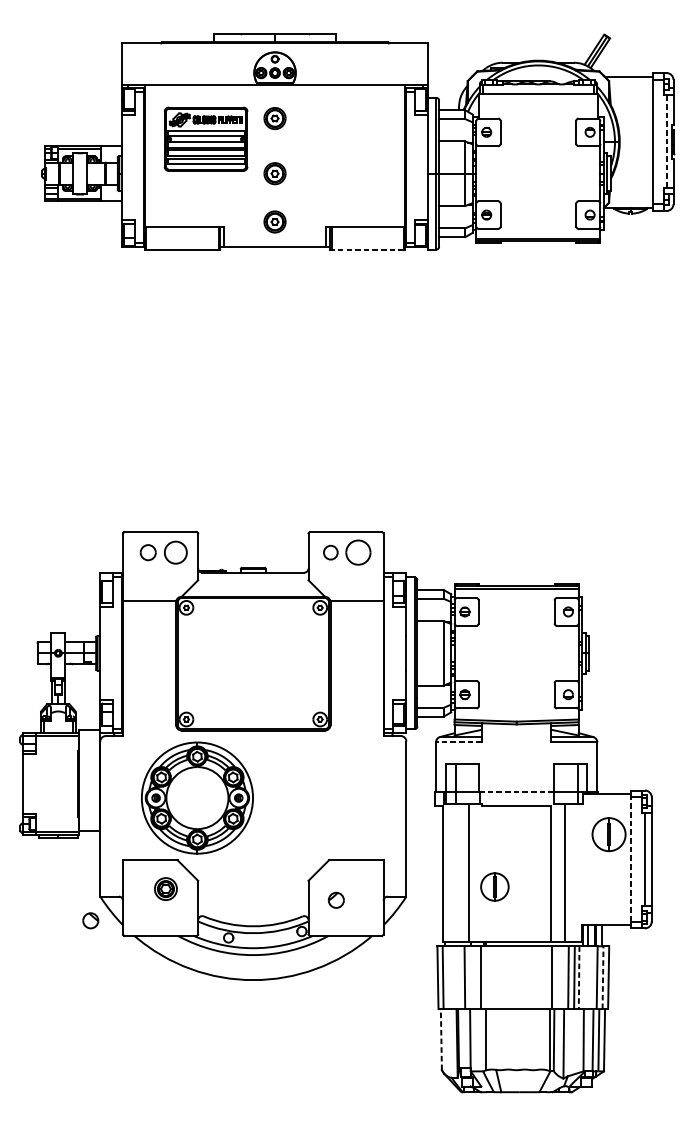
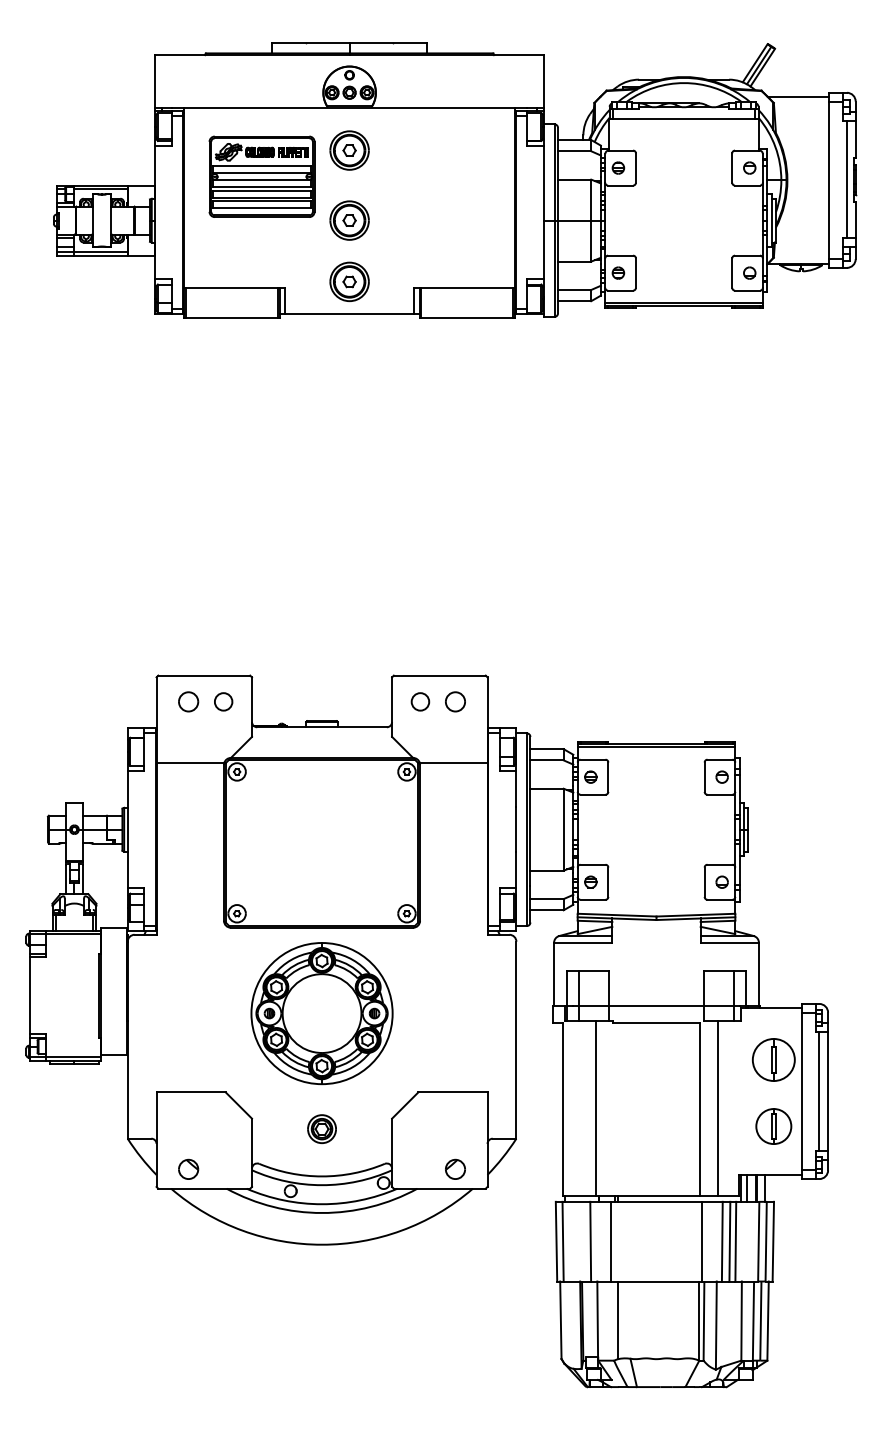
part: (274, 118) -> (349, 150), size x1.43
line: (666, 141) -> (846, 179), dashed -> solid
part: (274, 173) -> (349, 220), size x1.43
part: (274, 221) -> (349, 281), size x1.43
line: (367, 250) -> (467, 317), dashed -> solid
circle: (175, 552) -> (223, 701), size x0.62
part: (358, 552) -> (455, 701), size x0.62
line: (458, 742) -> (582, 942), dashed -> solid
line: (516, 791) -> (656, 1005), dashed -> solid
part: (197, 798) -> (321, 1013), moved
line: (630, 859) -> (801, 1091), dashed -> solid
part: (494, 887) -> (773, 1126), moved
part: (165, 888) -> (321, 1128), moved
part: (336, 899) -> (455, 1168), moved
part: (90, 920) -> (188, 1168), moved
line: (603, 976) -> (766, 1240), dashed -> solid
line: (578, 977) -> (735, 1241), dashed -> solid
line: (441, 1039) -> (560, 1320), dashed -> solid

